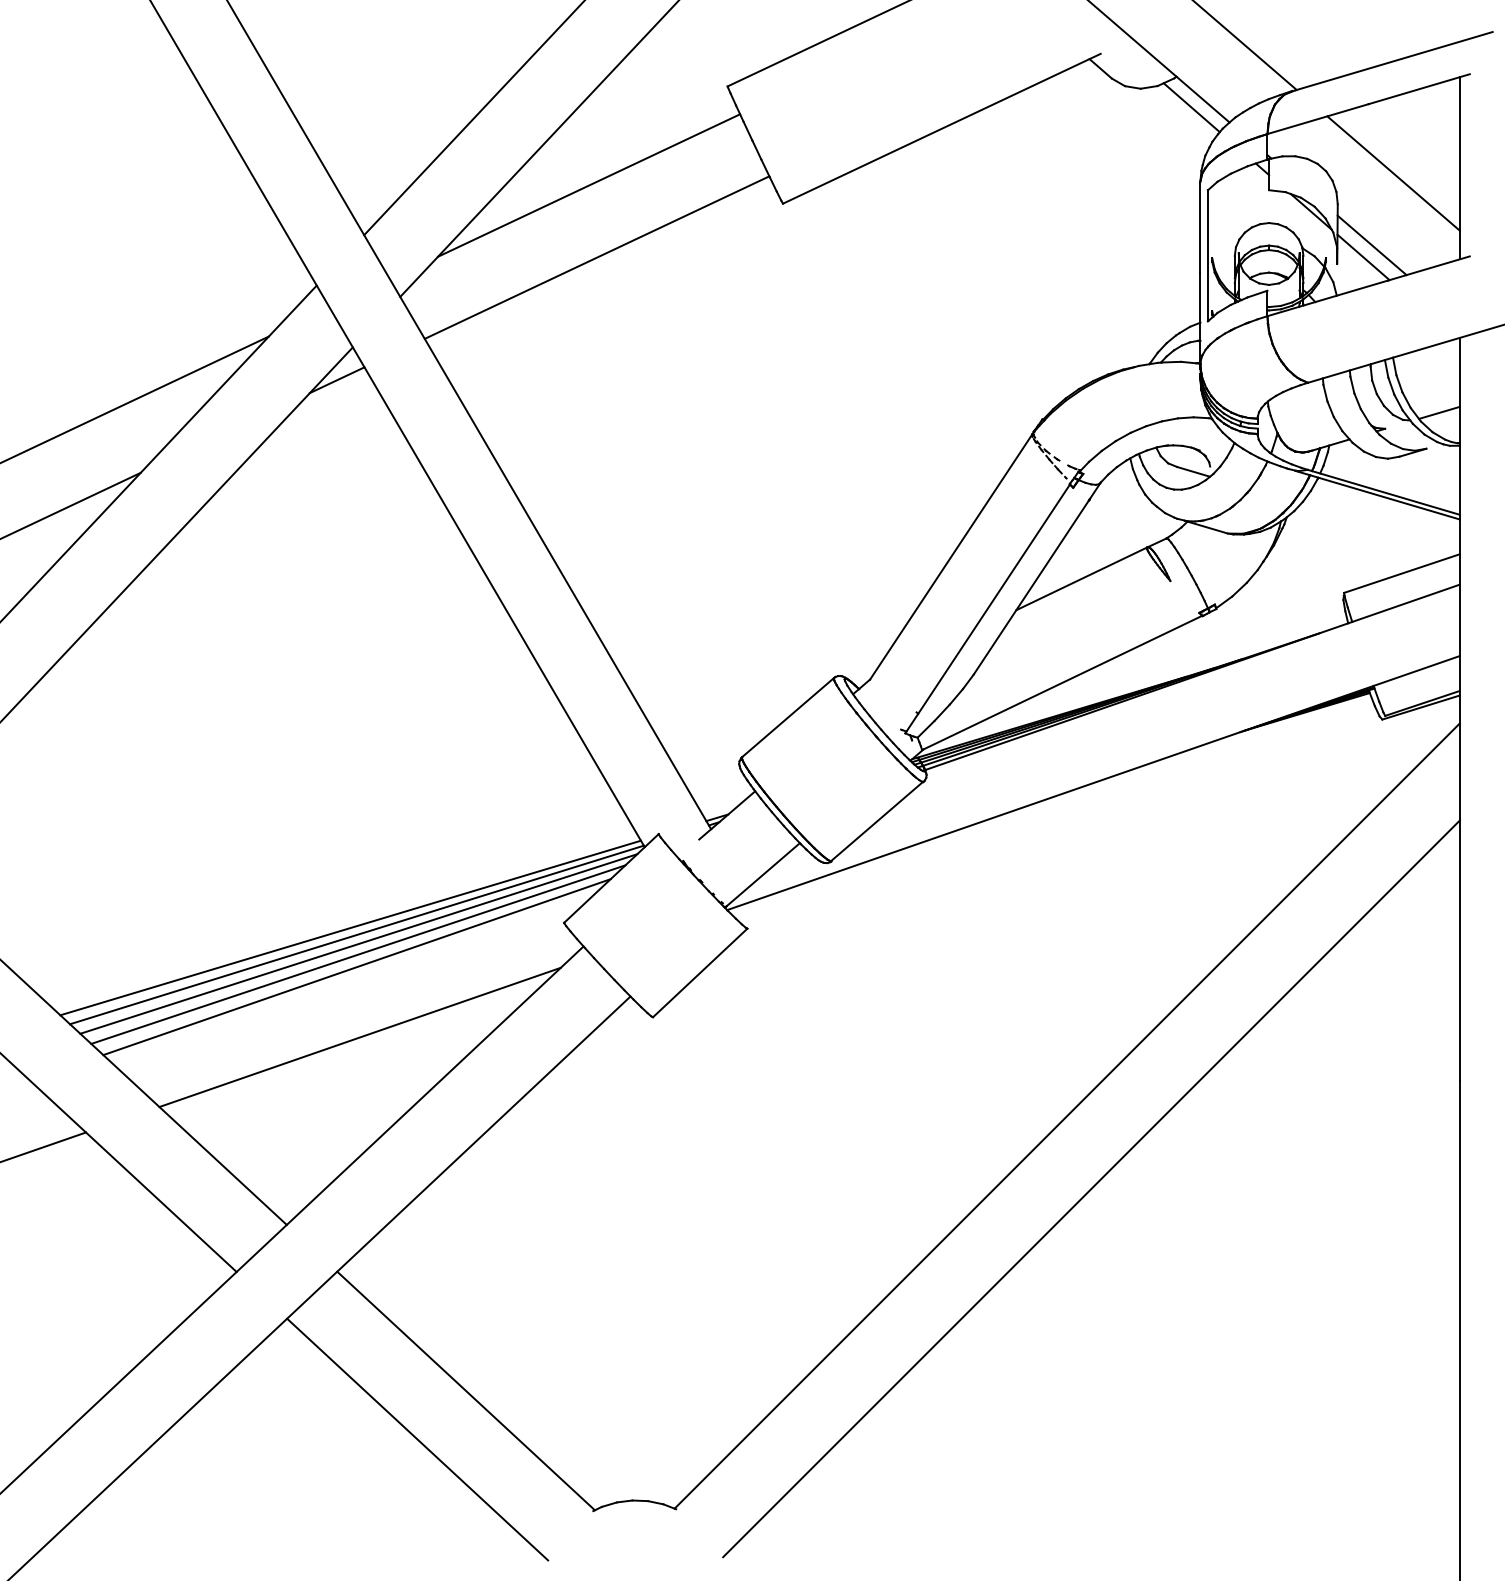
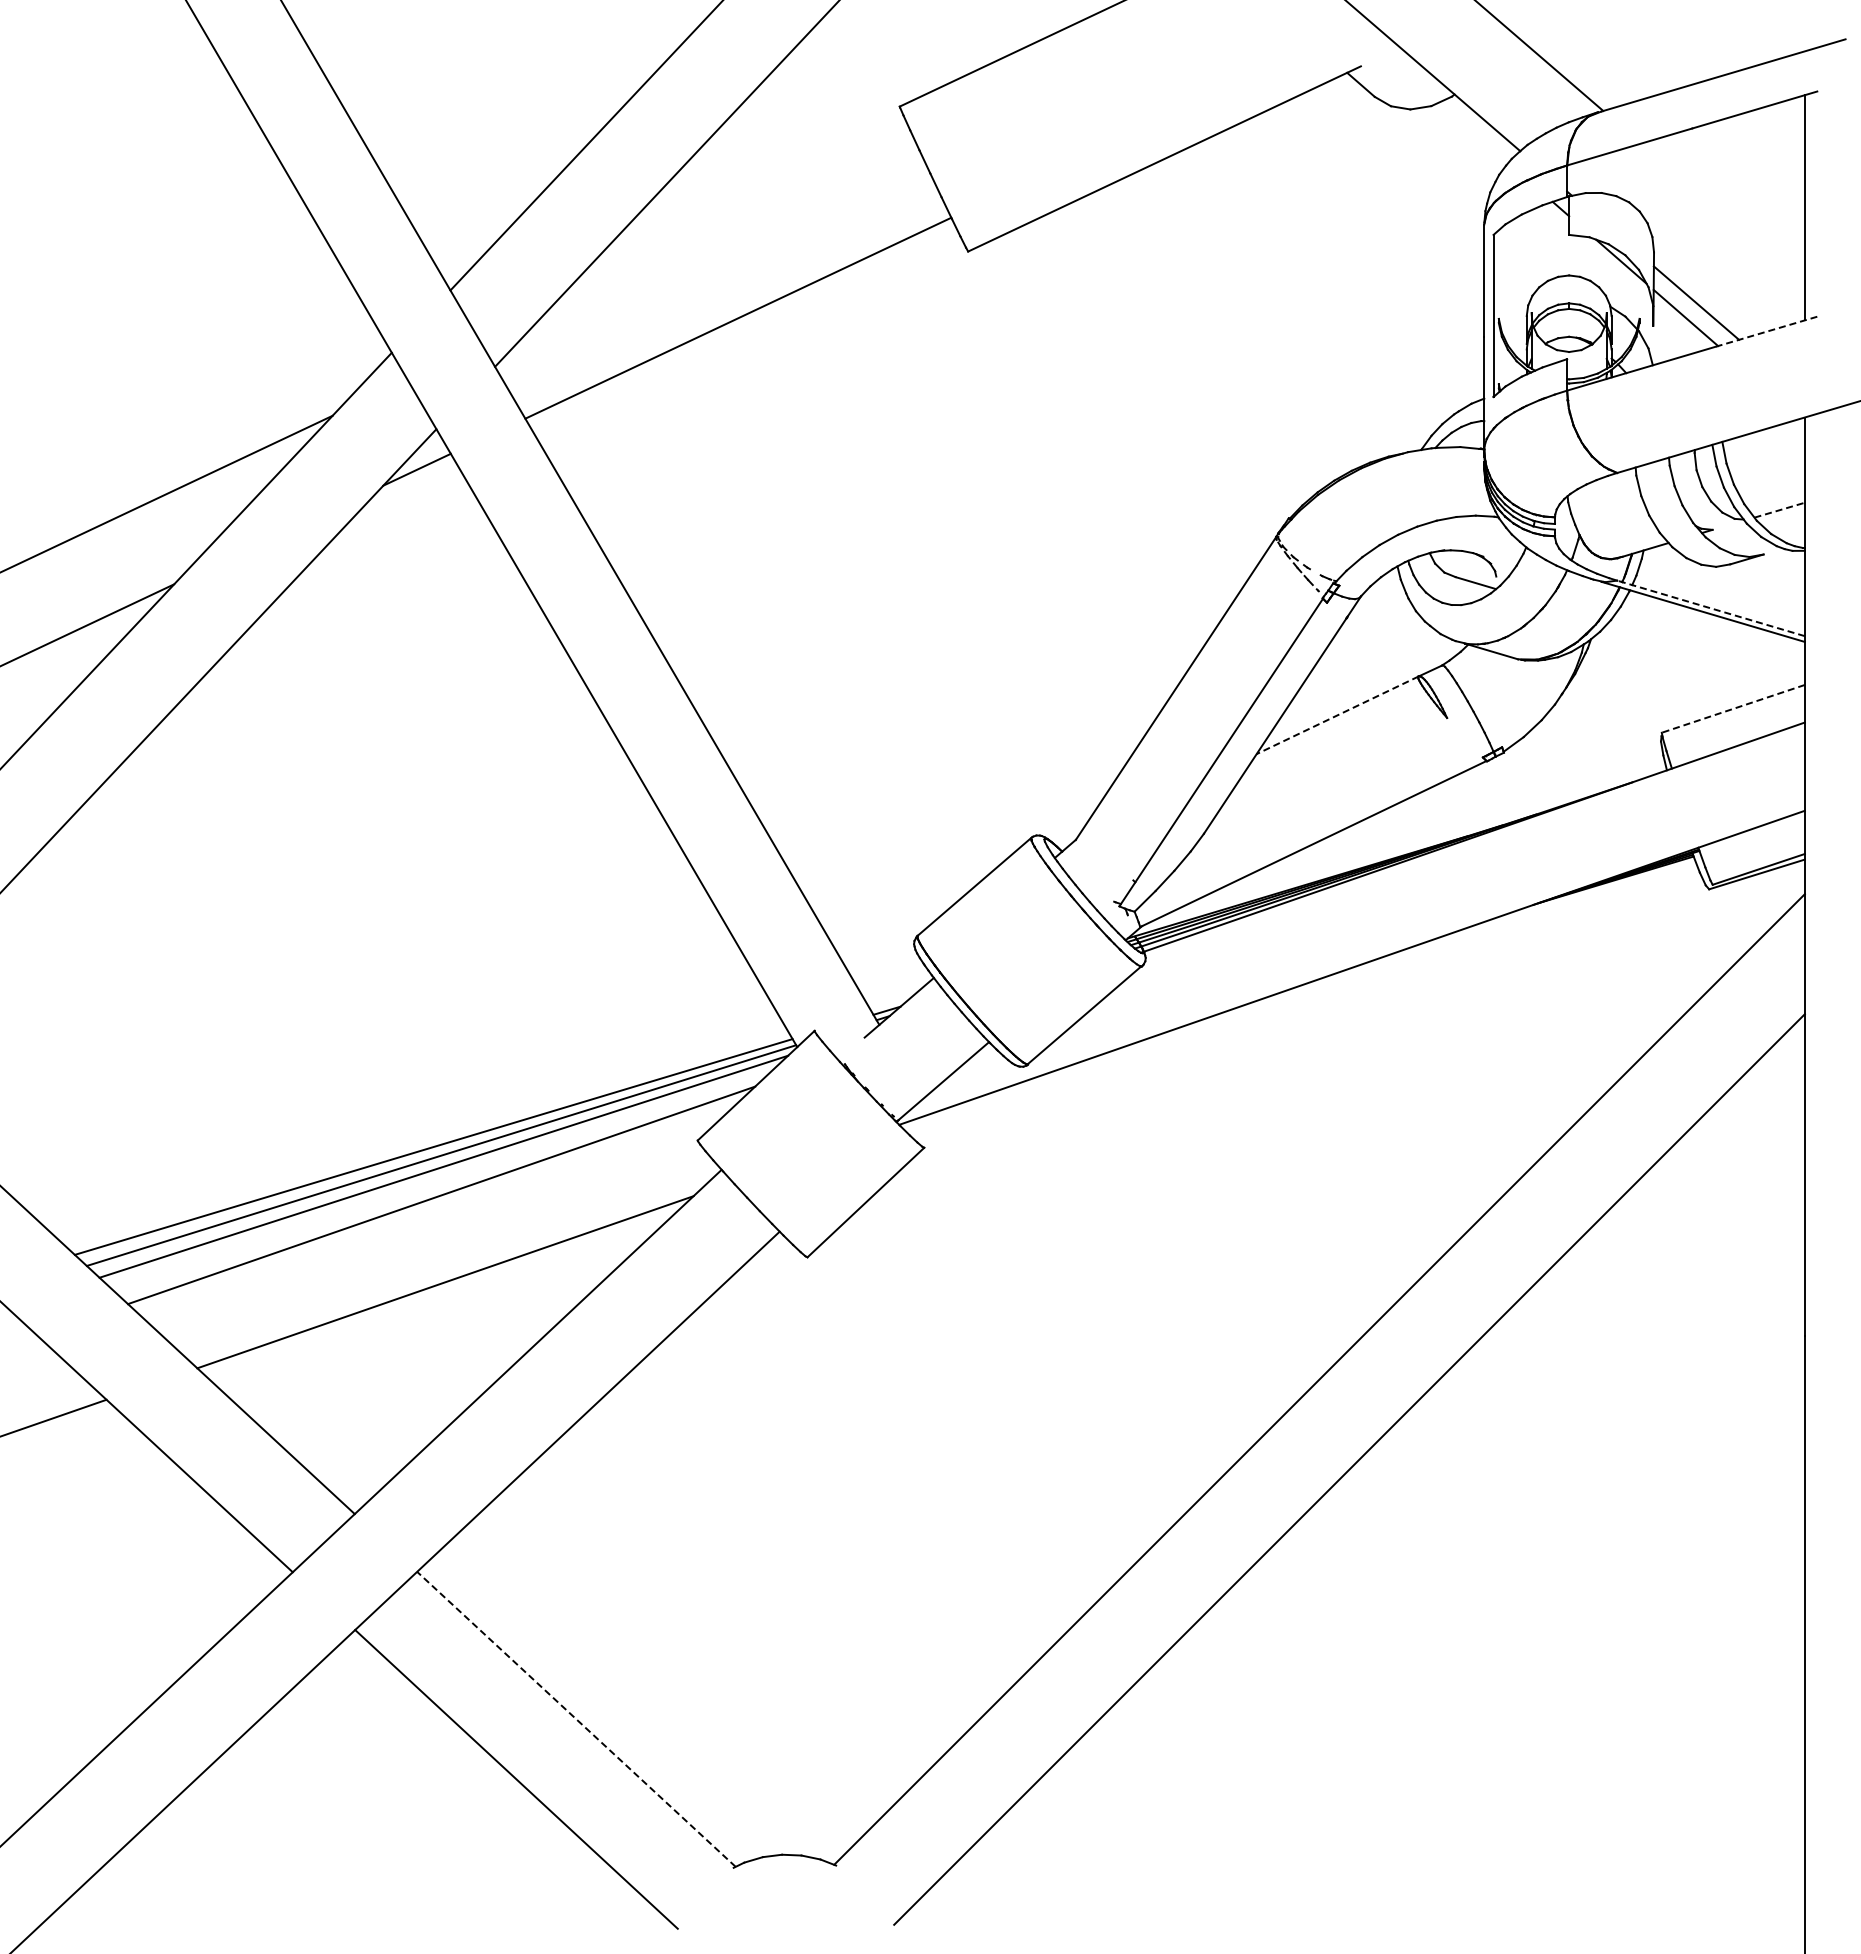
line: (1191, 107) -> (1473, 132), removed
line: (1393, 172) -> (1722, 213), removed
line: (589, 185) -> (728, 229), removed
line: (1428, 268) -> (1766, 331), solid -> dashed
line: (1440, 413) -> (1780, 510), solid -> dashed
line: (1384, 492) -> (1711, 608), solid -> dashed
line: (1401, 574) -> (1732, 709), solid -> dashed
line: (1081, 578) -> (1337, 715), solid -> dashed
line: (358, 954) -> (443, 1179), removed
line: (466, 1391) -> (576, 1719), solid -> dashed

